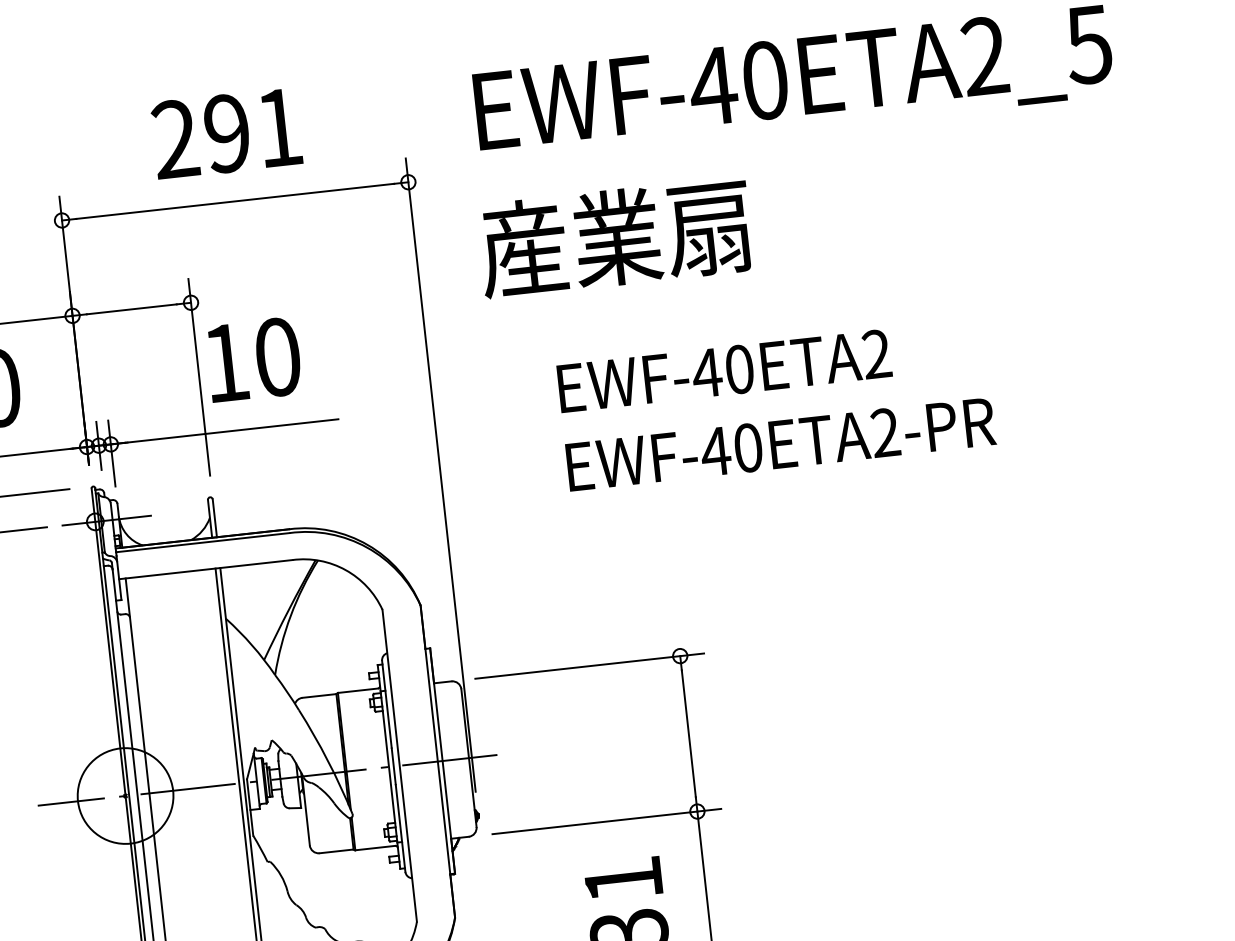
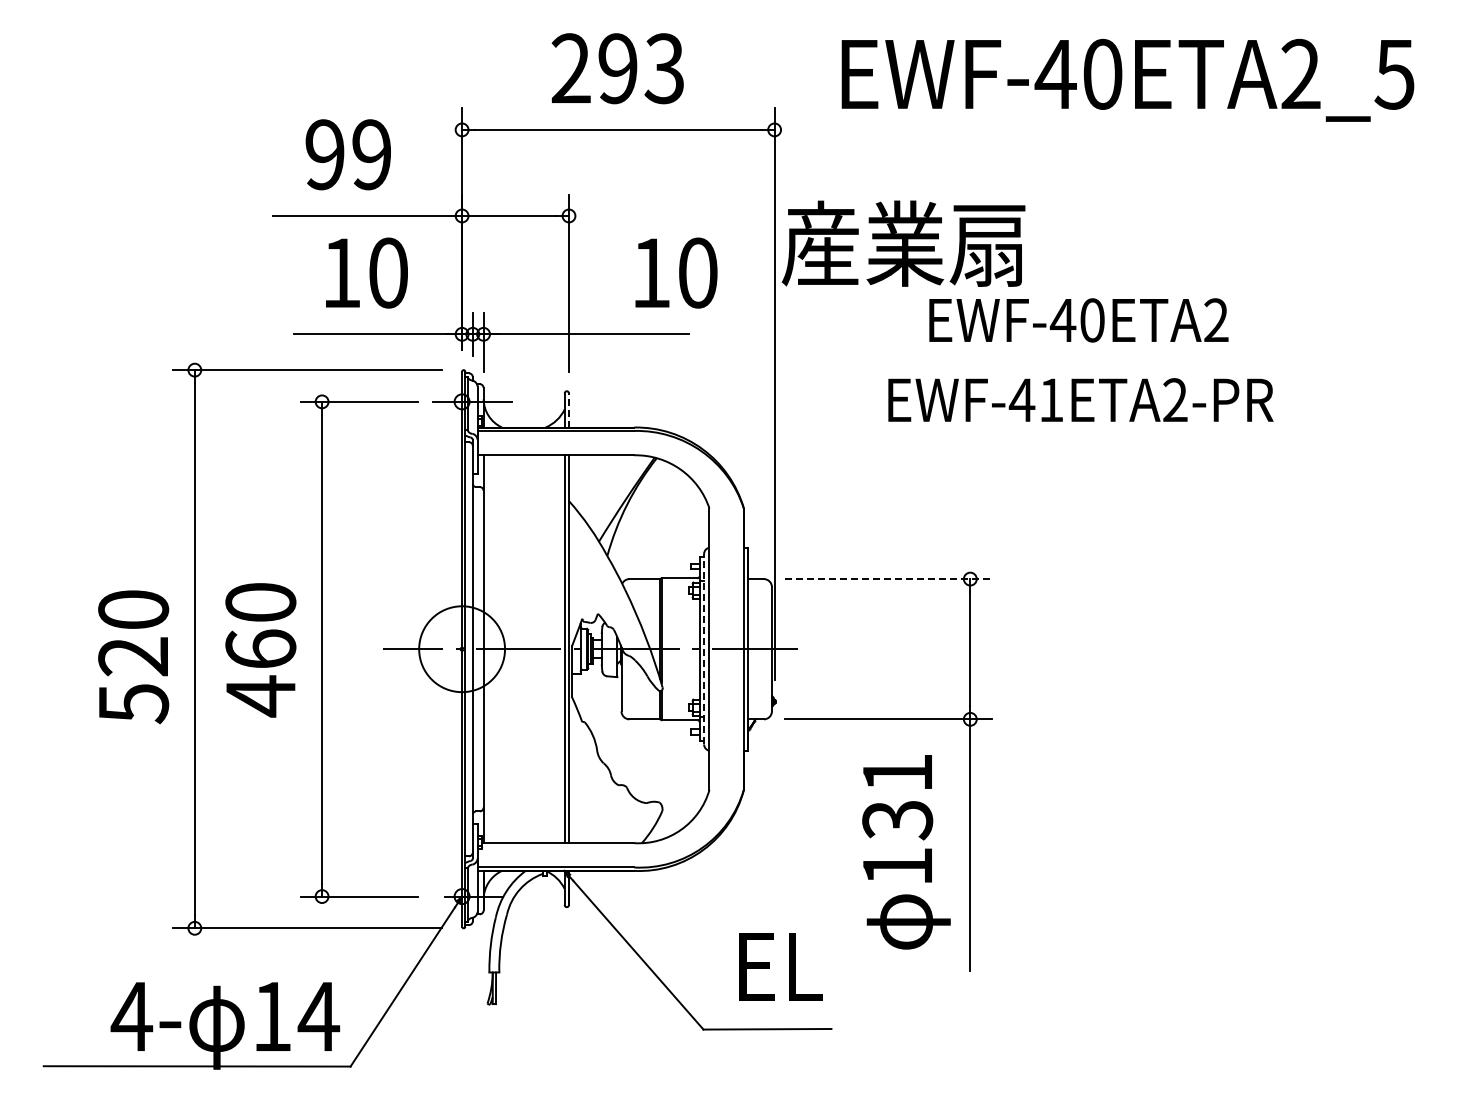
text: (277, 127) -> (663, 68), 291 -> 293
text: (615, 237) -> (903, 243), moved
text: (253, 359) -> (676, 272), moved
text: (724, 371) -> (1078, 320), moved
text: (748, 448) -> (1051, 400), EWF-40ETA2-PR -> EWF-41ETA2-PR
line: (215, 517) -> (569, 409), solid -> dashed
line: (590, 666) -> (889, 579), solid -> dashed
line: (394, 765) -> (704, 648), solid -> dashed

